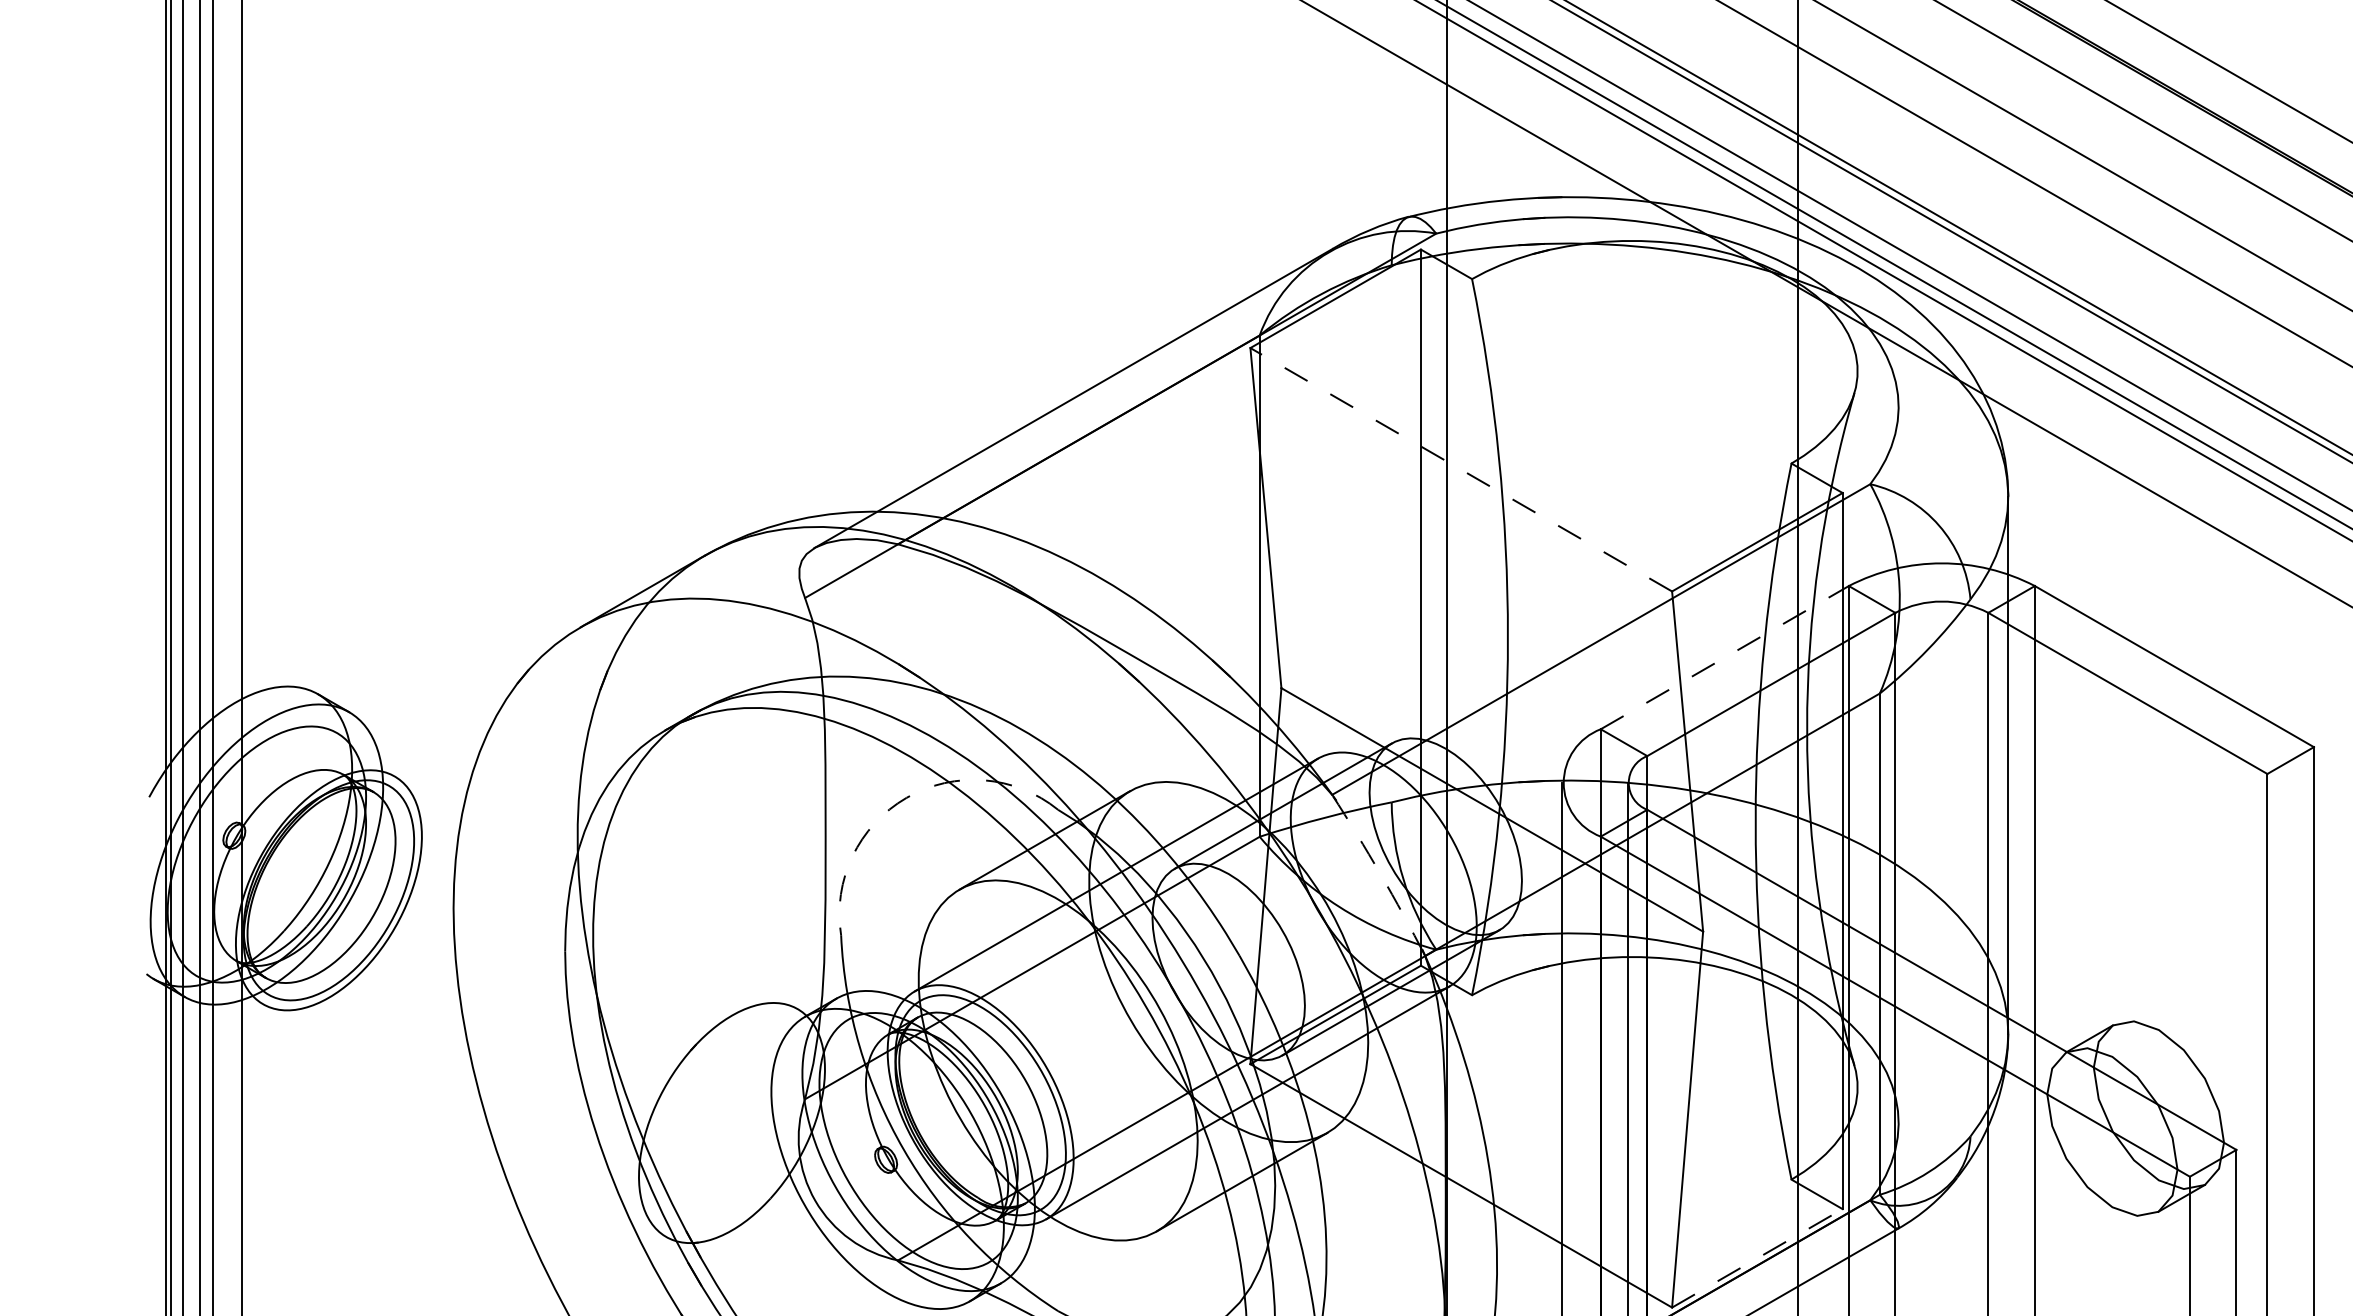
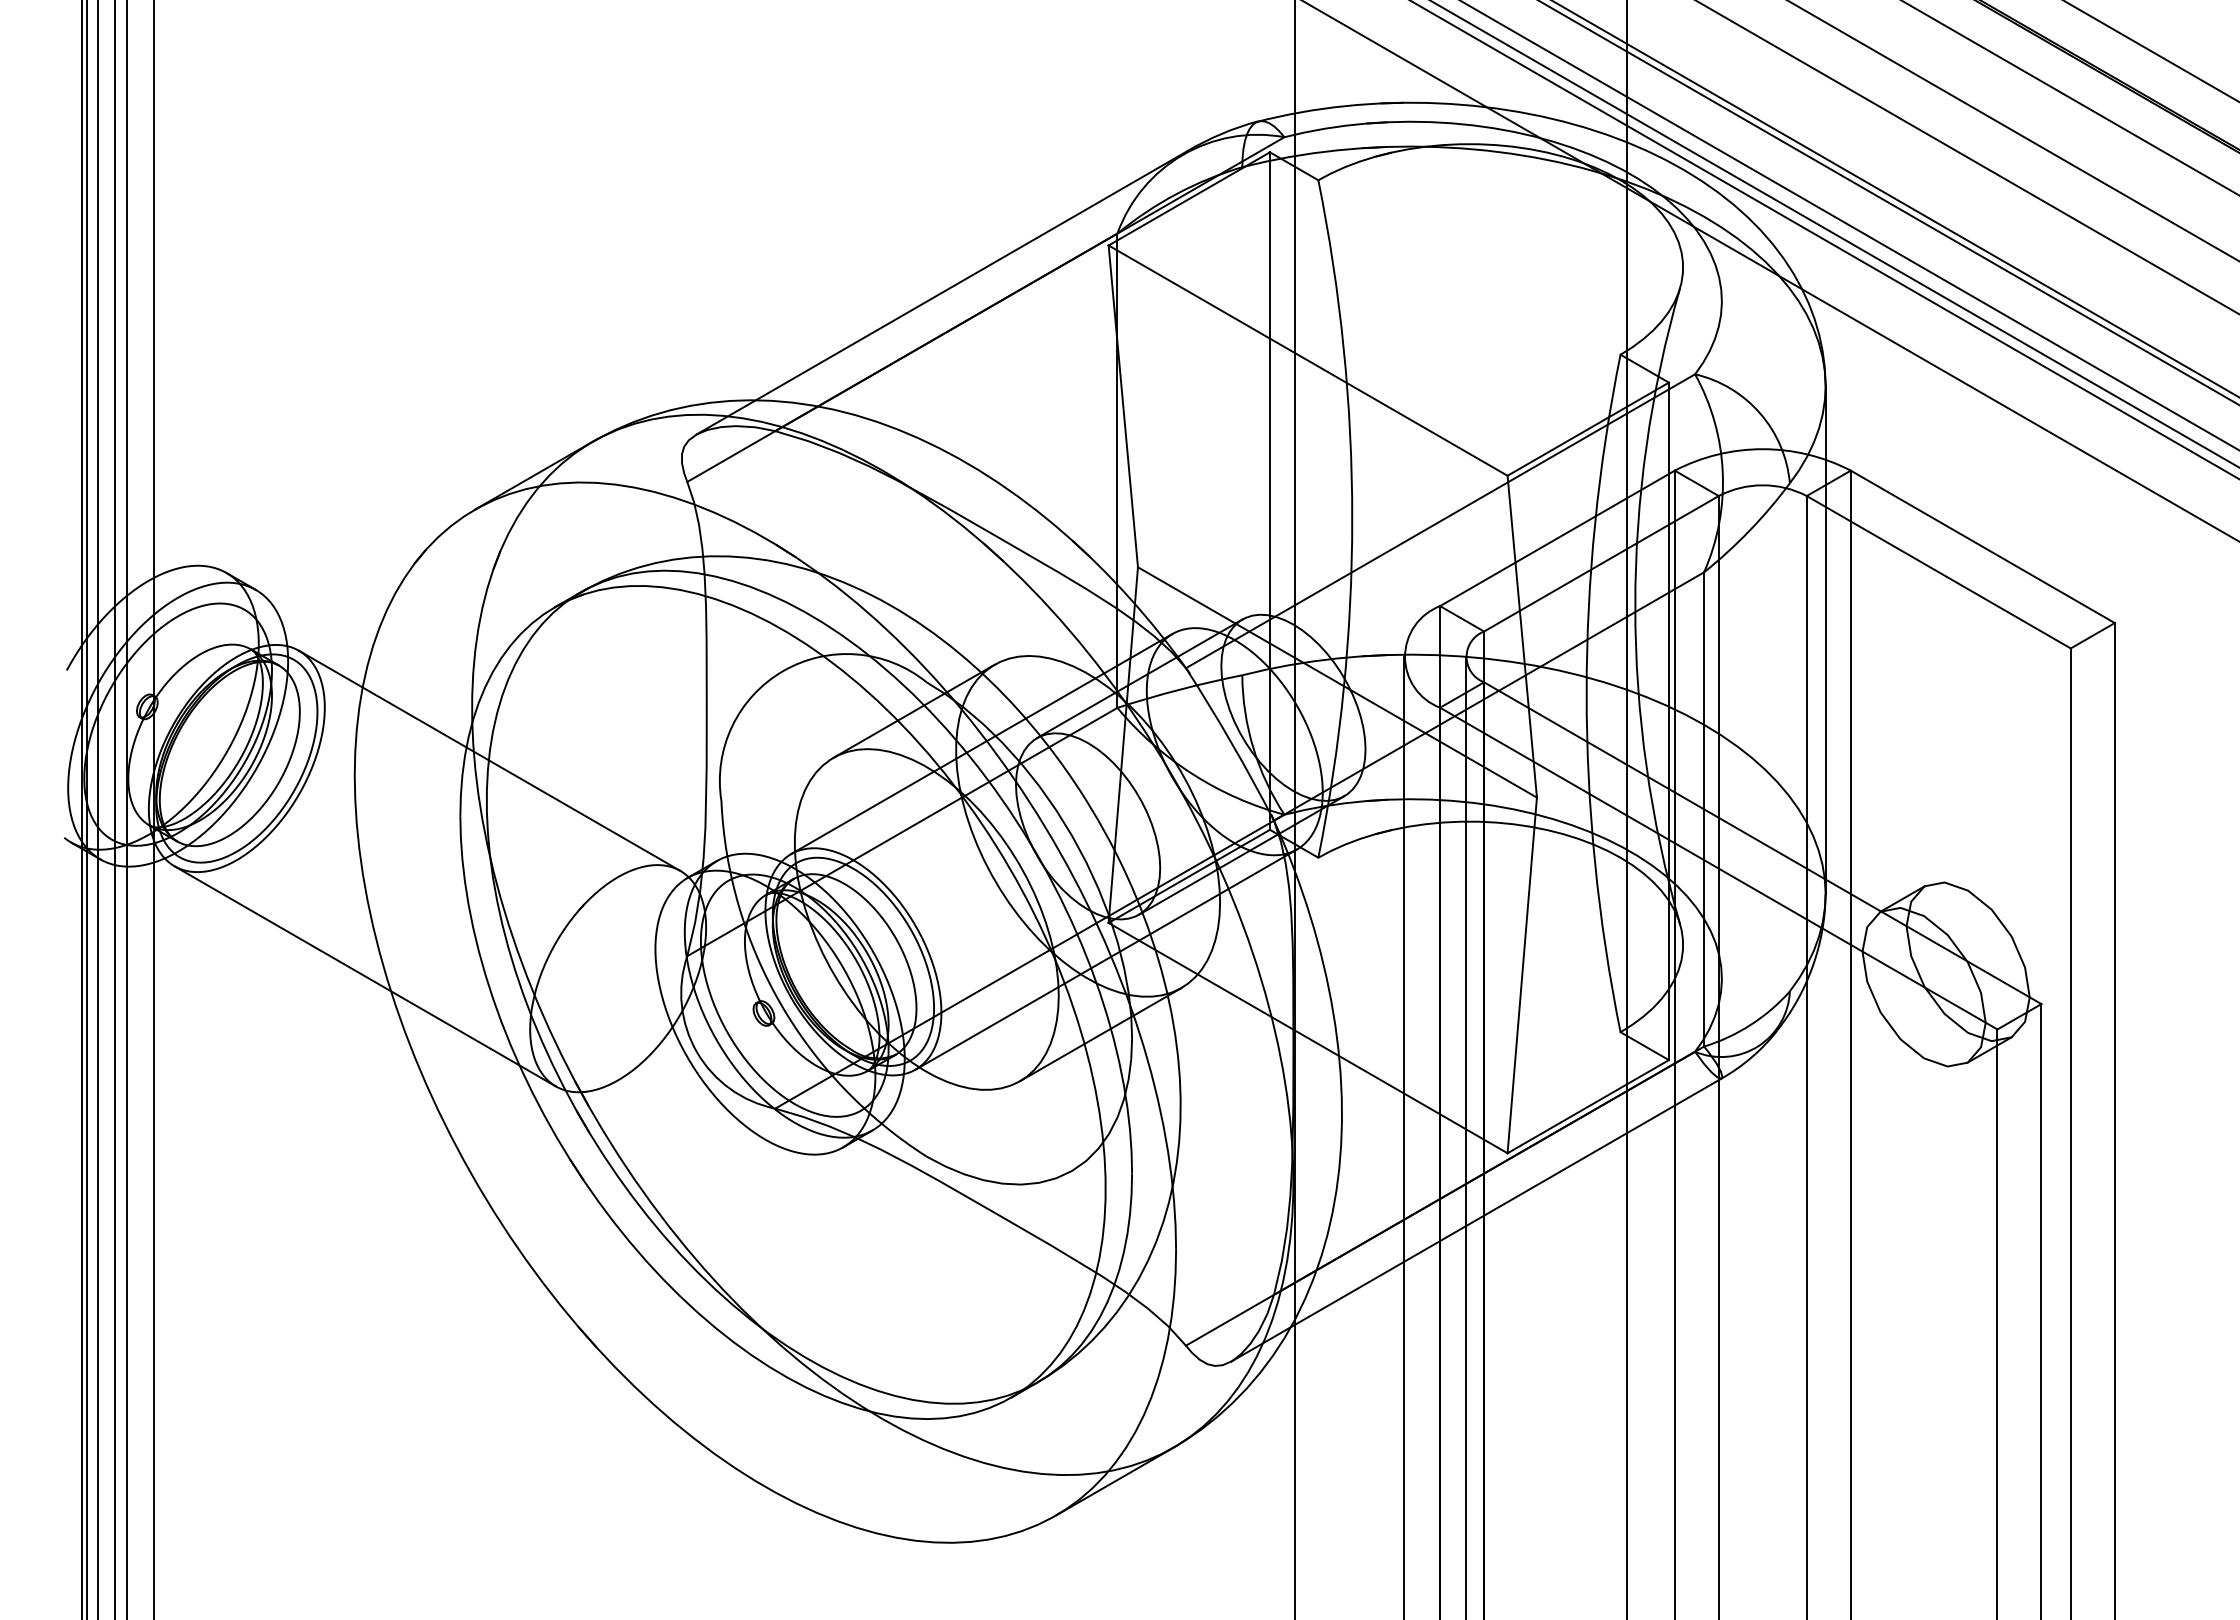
line: (1460, 469) -> (1307, 360), dashed -> solid
line: (1724, 657) -> (1557, 538), dashed -> solid
arc: (906, 798) -> (783, 671), dashed -> solid
arc: (1380, 874) -> (1231, 743), dashed -> solid
line: (595, 892) -> (489, 760), added
line: (463, 1120) -> (364, 976), added
line: (1757, 1258) -> (1588, 1106), dashed -> solid

